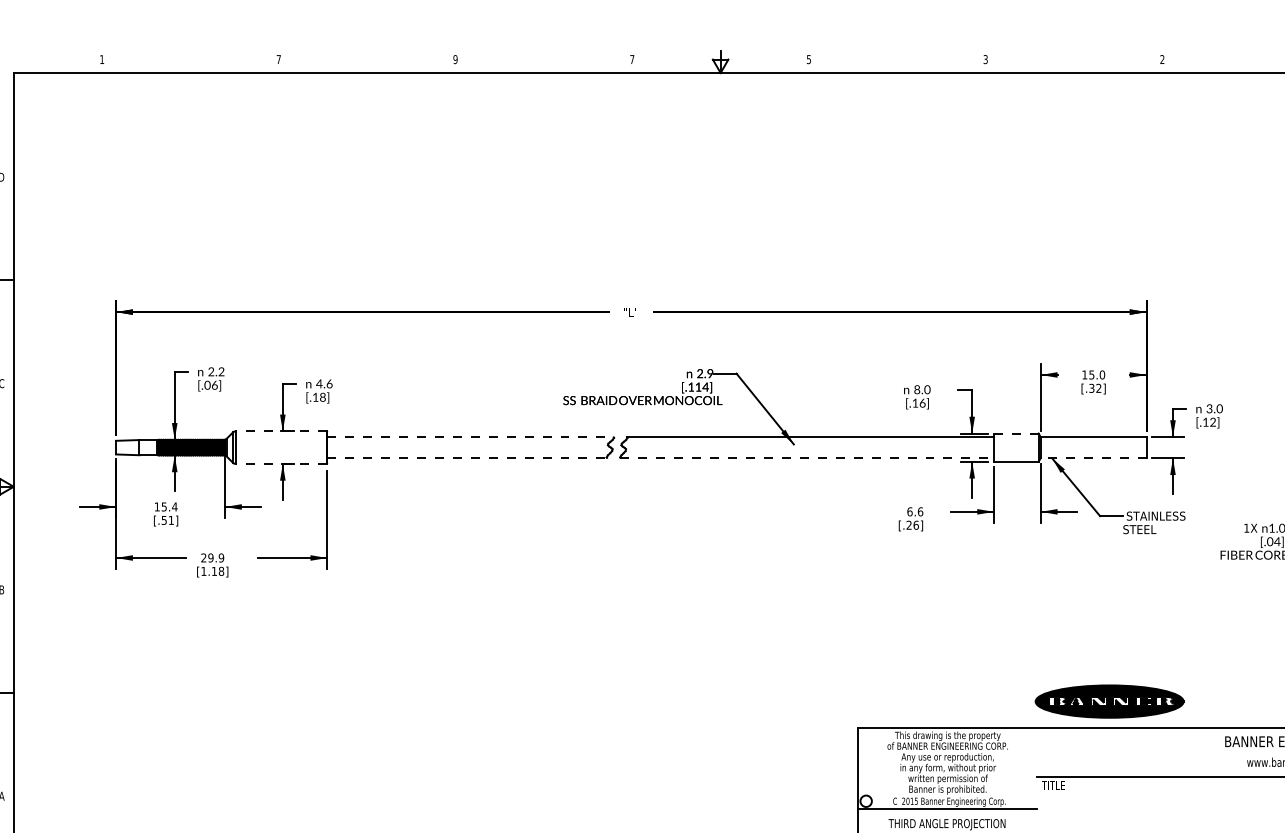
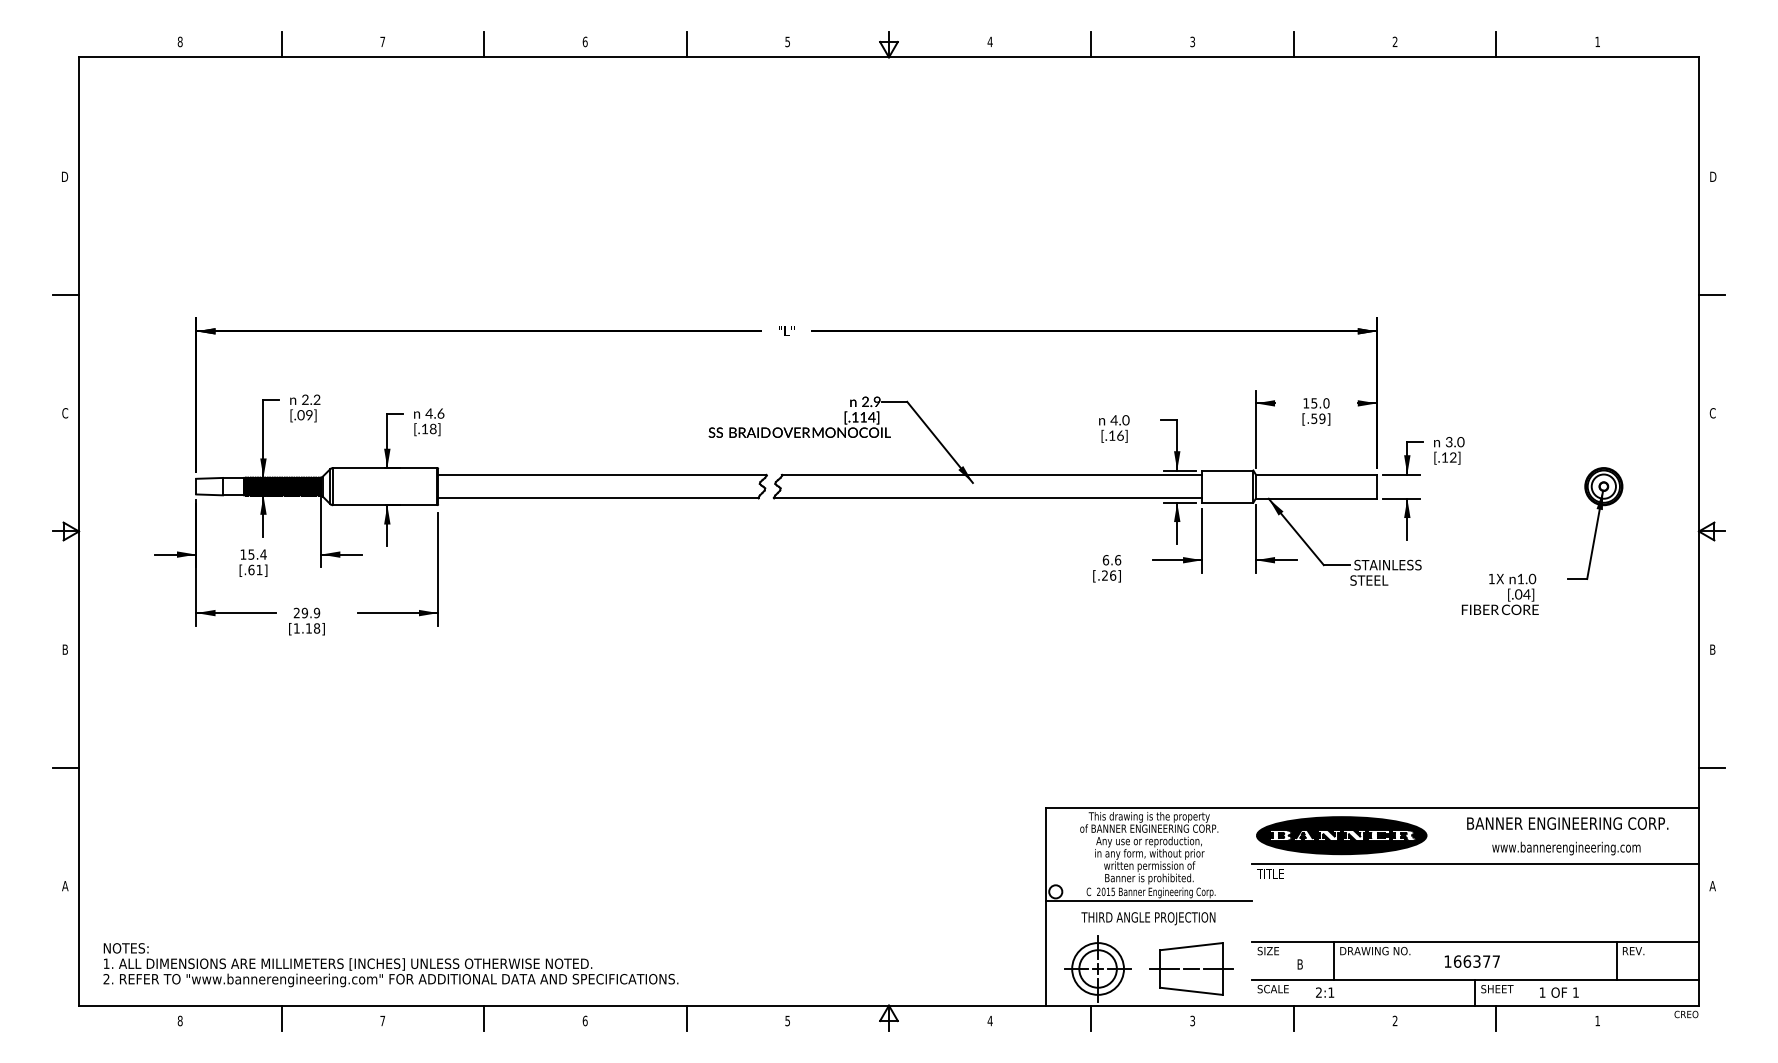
text: (101, 59) -> (179, 41), 1 -> 8
text: (454, 59) -> (584, 41), 9 -> 6
text: (808, 59) -> (989, 41), 5 -> 4
text: (632, 60) -> (787, 42), 7 -> 5
line: (190, 61) -> (281, 44), added
line: (367, 61) -> (484, 44), added
line: (543, 61) -> (686, 44), added
line: (897, 61) -> (1091, 44), added
line: (1073, 61) -> (1293, 44), added
line: (1250, 61) -> (1496, 44), added
text: (214, 385) -> (309, 415), [.06] -> [.09]
text: (1095, 388) -> (1318, 418), [.32] -> [.59]
text: (916, 389) -> (1113, 420), 8.0 -> 4.0
line: (280, 431) -> (384, 468), dashed -> solid
line: (1016, 433) -> (1227, 470), dashed -> solid
line: (470, 437) -> (602, 474), dashed -> solid
line: (468, 457) -> (599, 498), dashed -> solid
line: (807, 457) -> (988, 498), dashed -> solid
line: (1093, 457) -> (1316, 498), dashed -> solid
line: (280, 464) -> (384, 505), dashed -> solid
text: (164, 519) -> (251, 569), [.51] -> [.61]
part: (1109, 701) -> (1341, 835), moved

